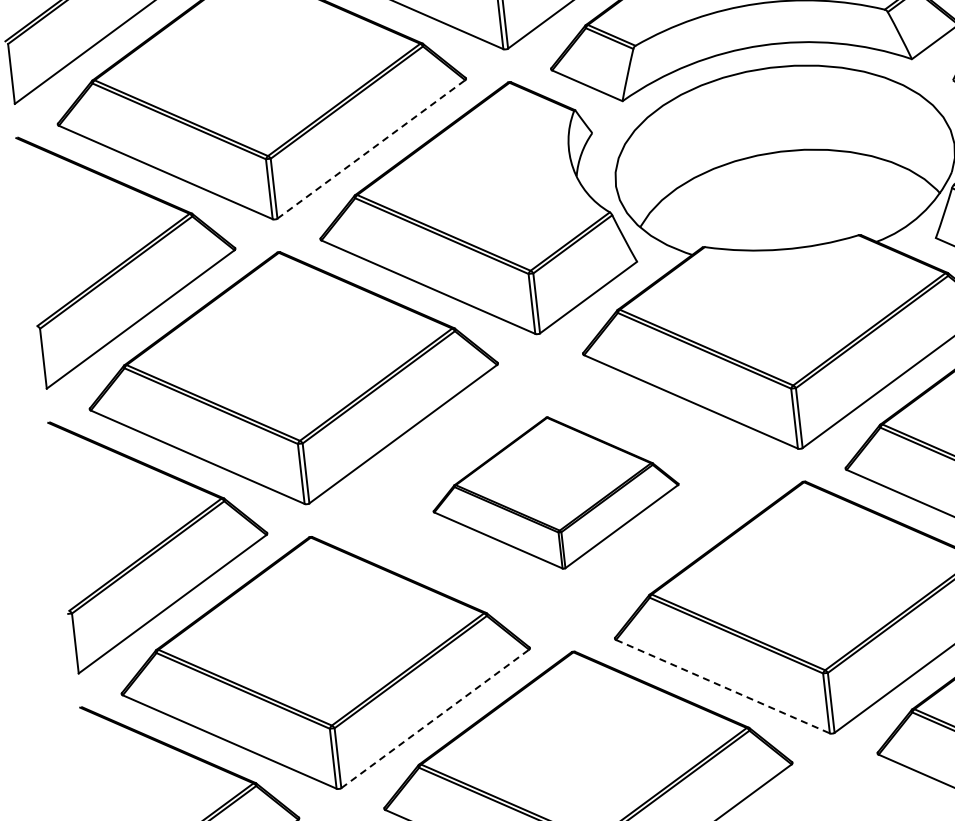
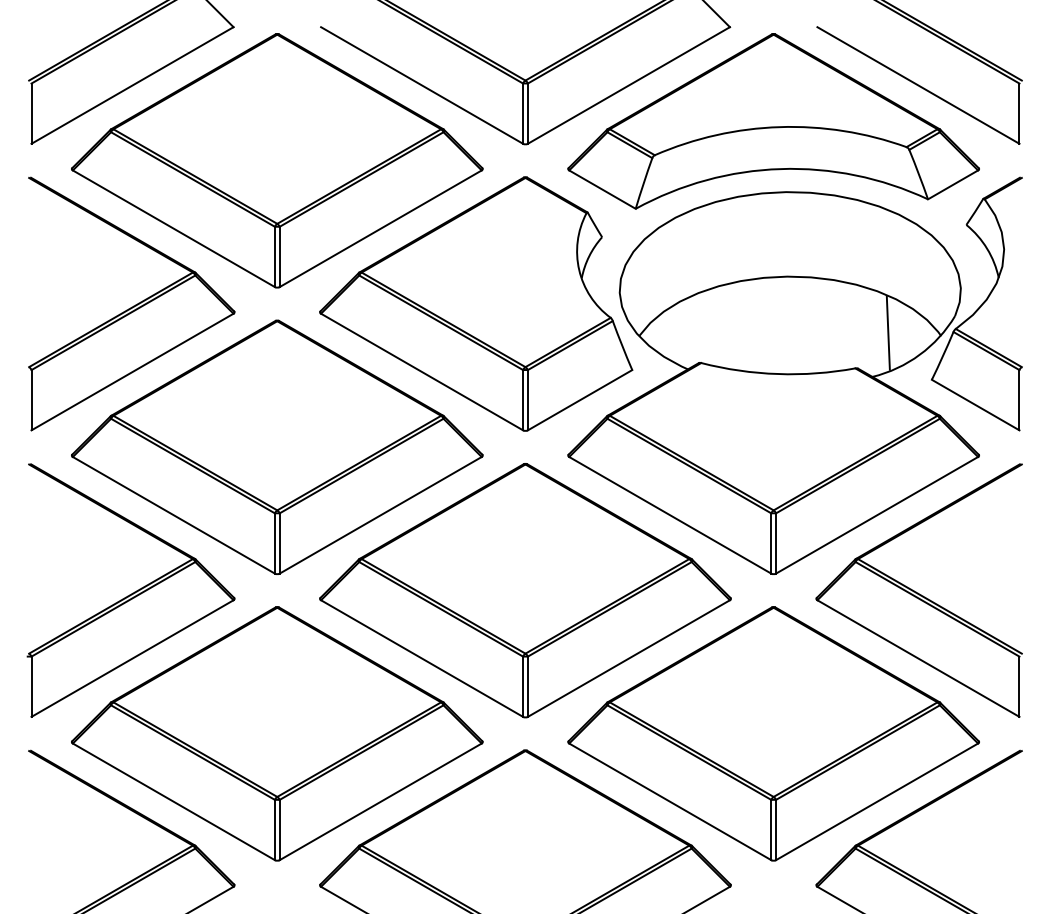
line: (371, 149) -> (380, 228), dashed -> solid
line: (886, 196) -> (887, 332), added
part: (555, 492) -> (525, 590), size x1.67
line: (723, 686) -> (670, 801), dashed -> solid
line: (434, 718) -> (380, 801), dashed -> solid

